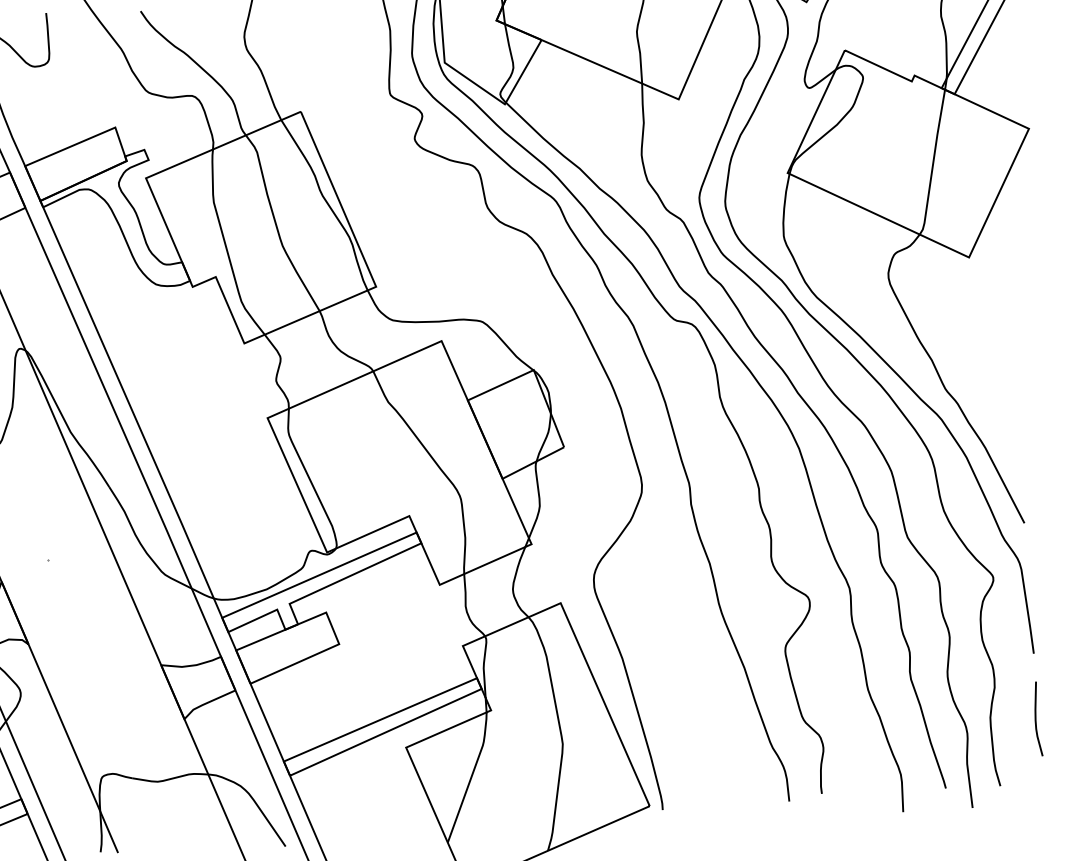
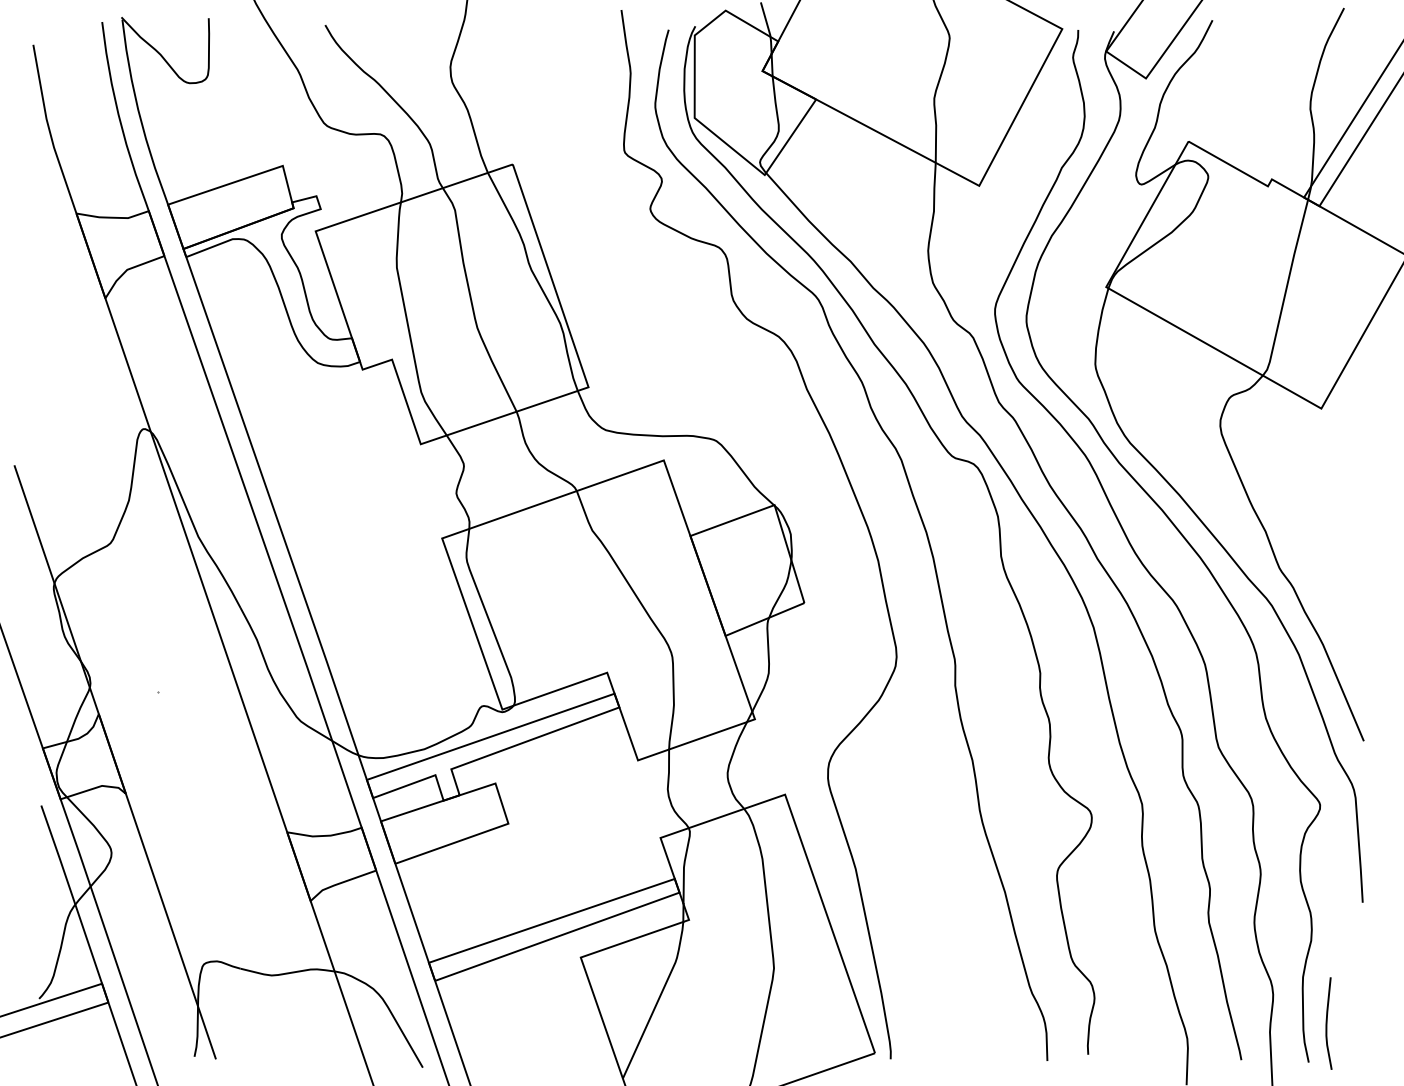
curve: (1036, 719) -> (1327, 1023), moved

